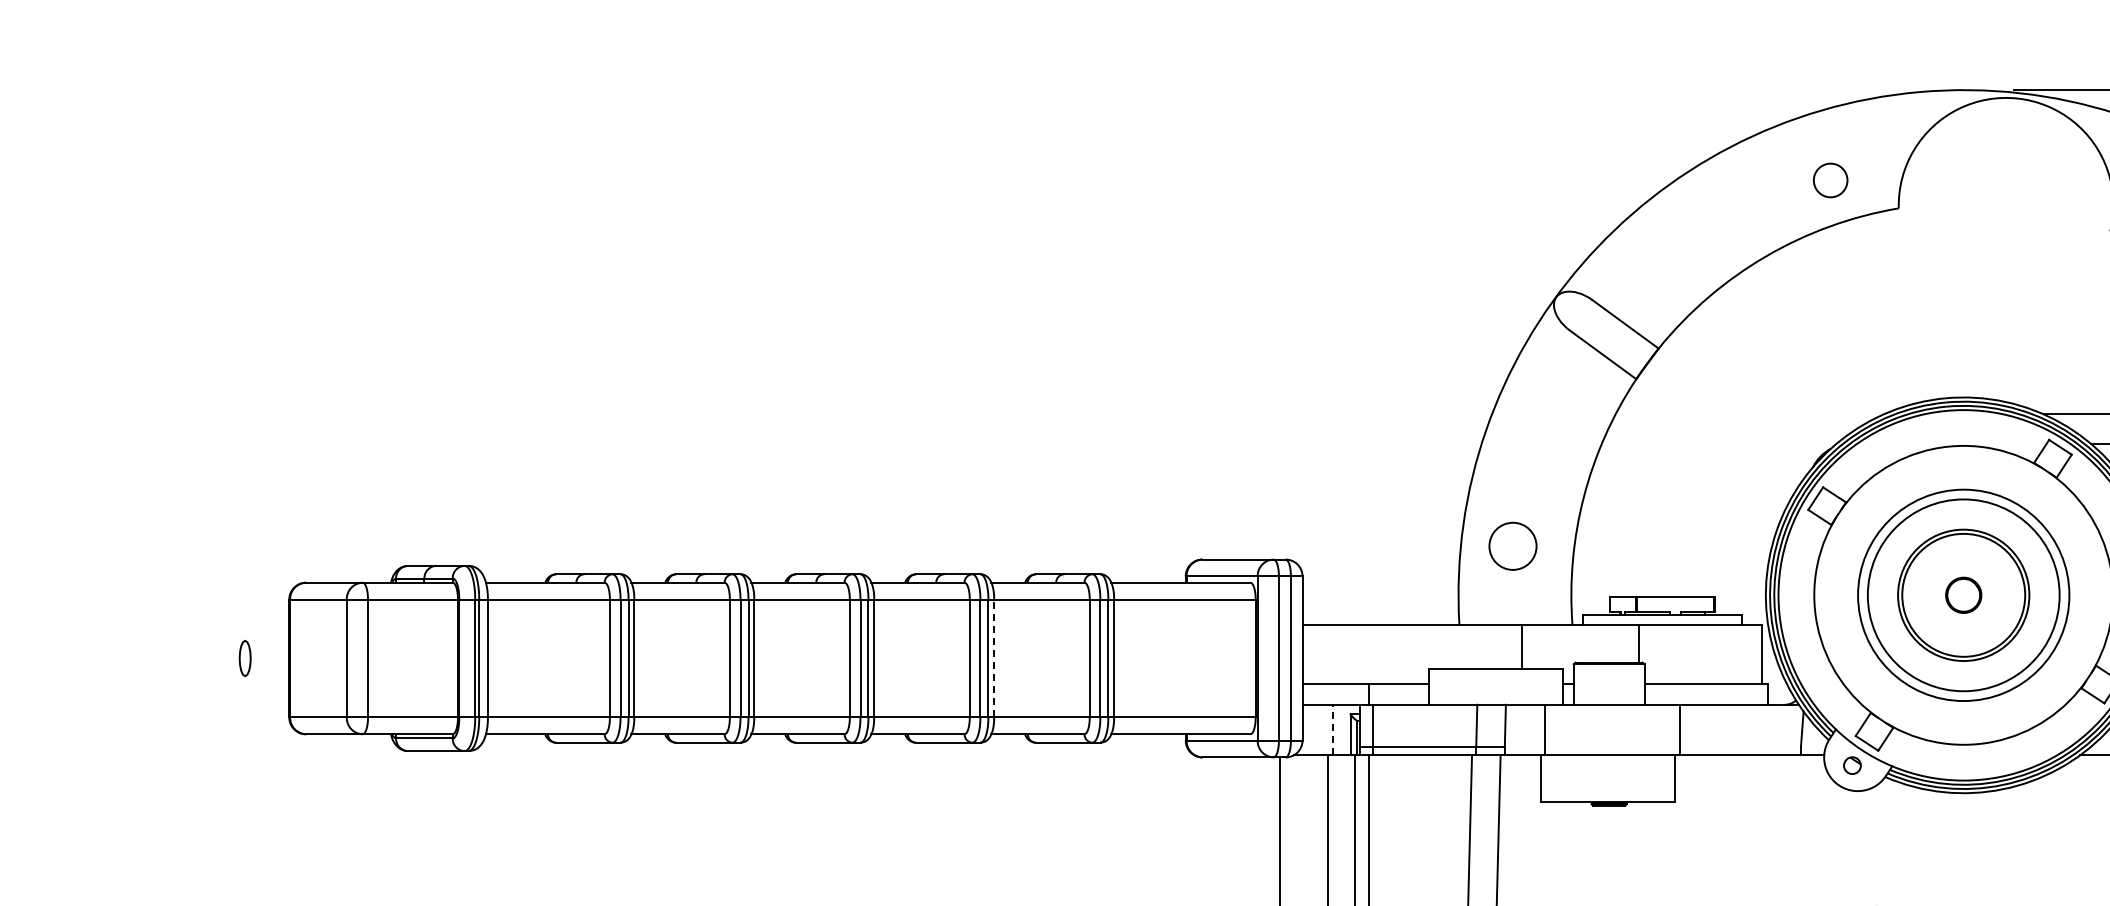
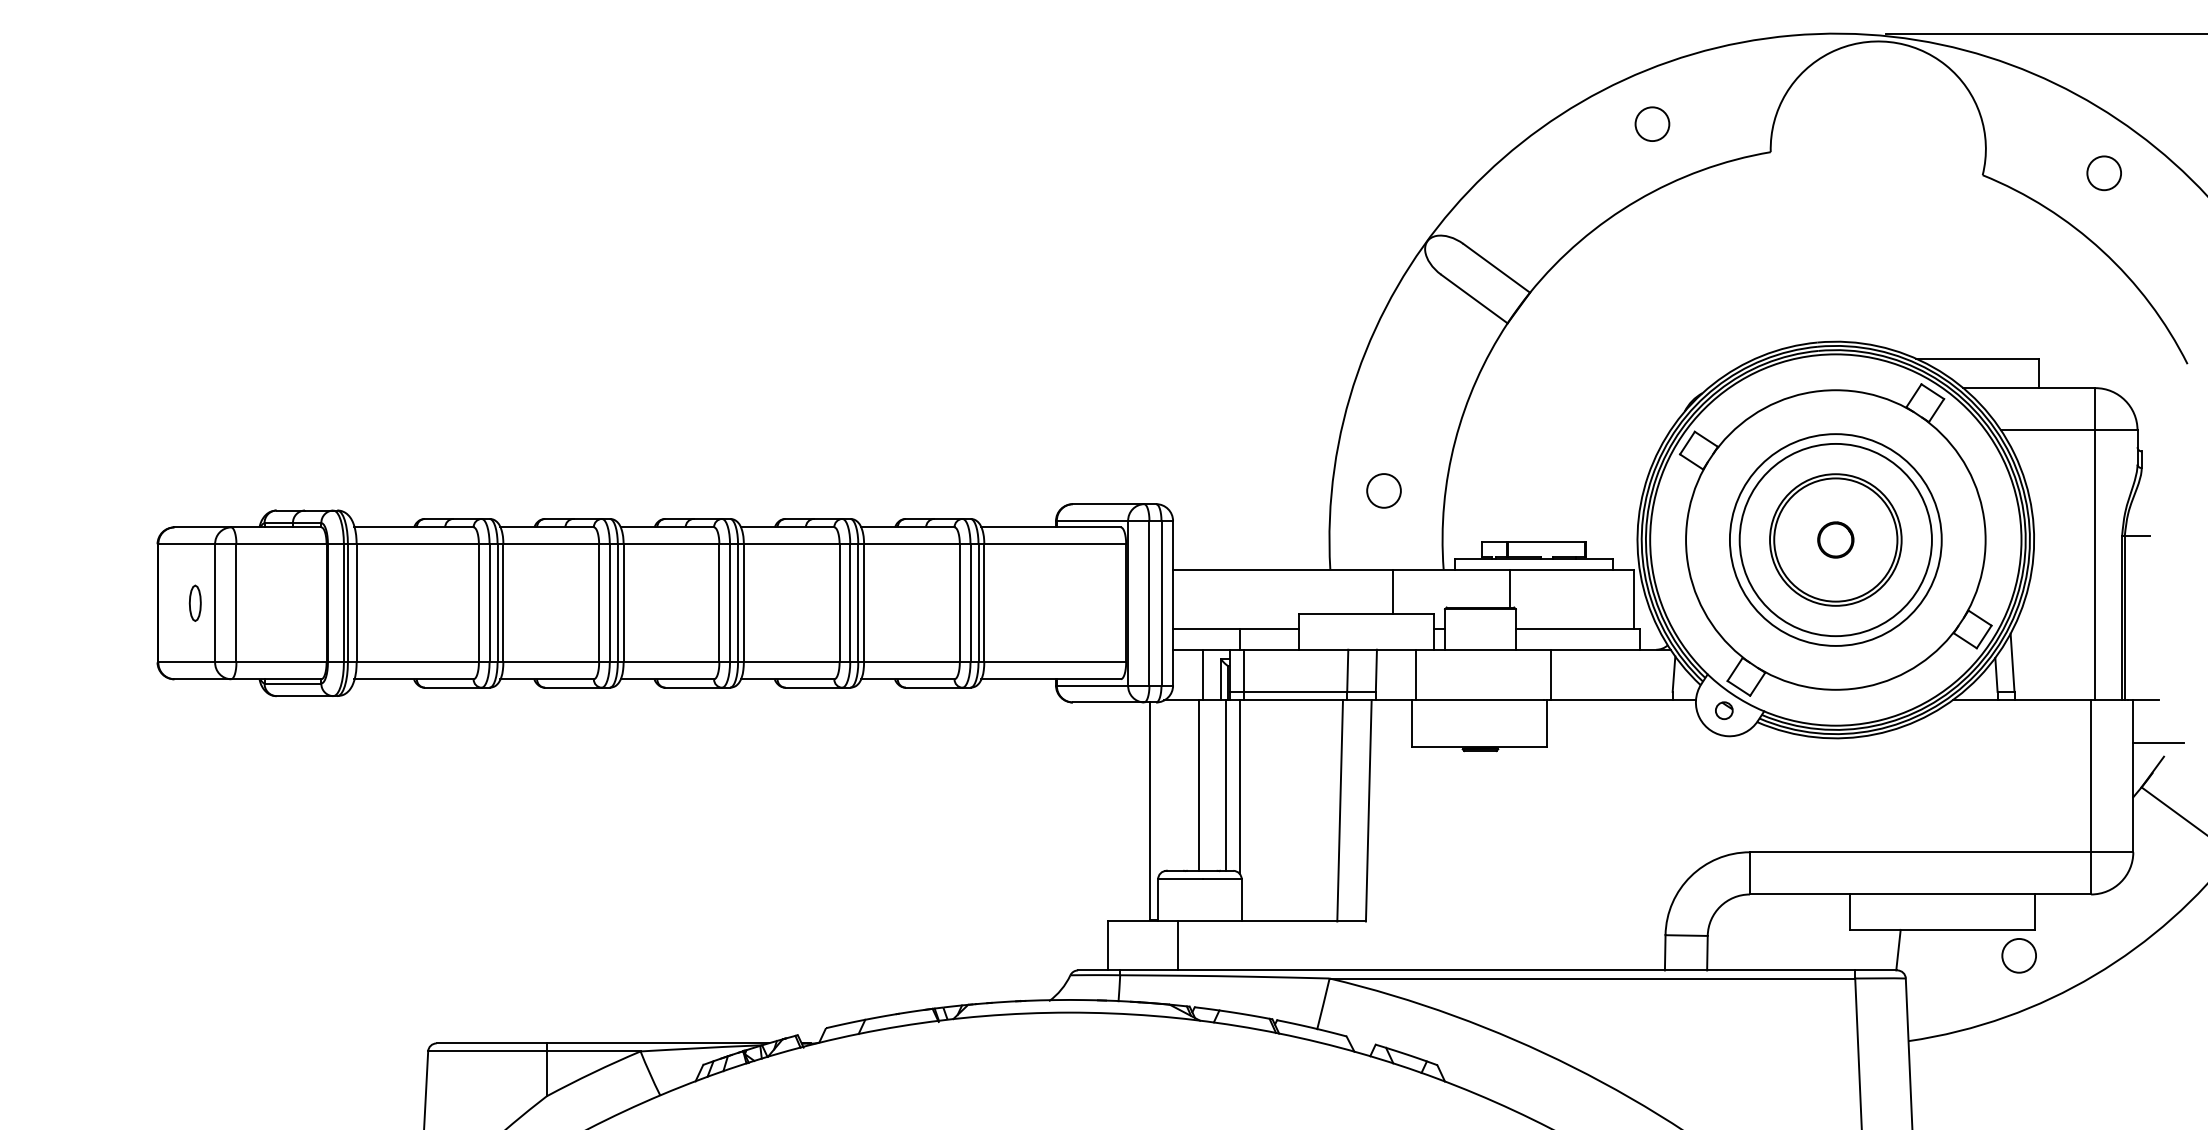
circle: (1830, 179) -> (1652, 123), moved
circle: (1512, 545) -> (1383, 490), size x0.71
part: (244, 657) -> (194, 602), moved
line: (994, 657) -> (864, 602), dashed -> solid
line: (1332, 729) -> (1203, 674), dashed -> solid

